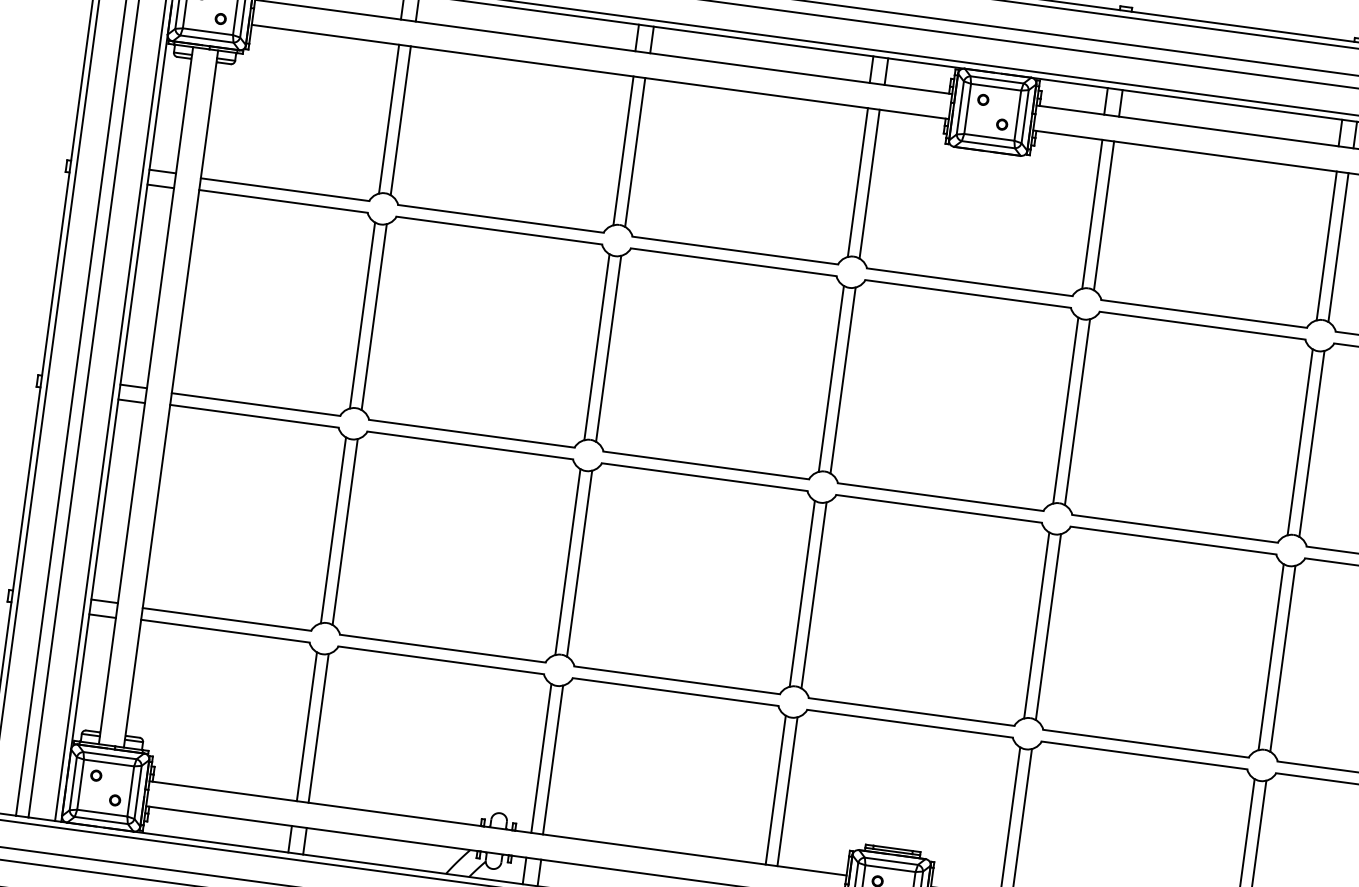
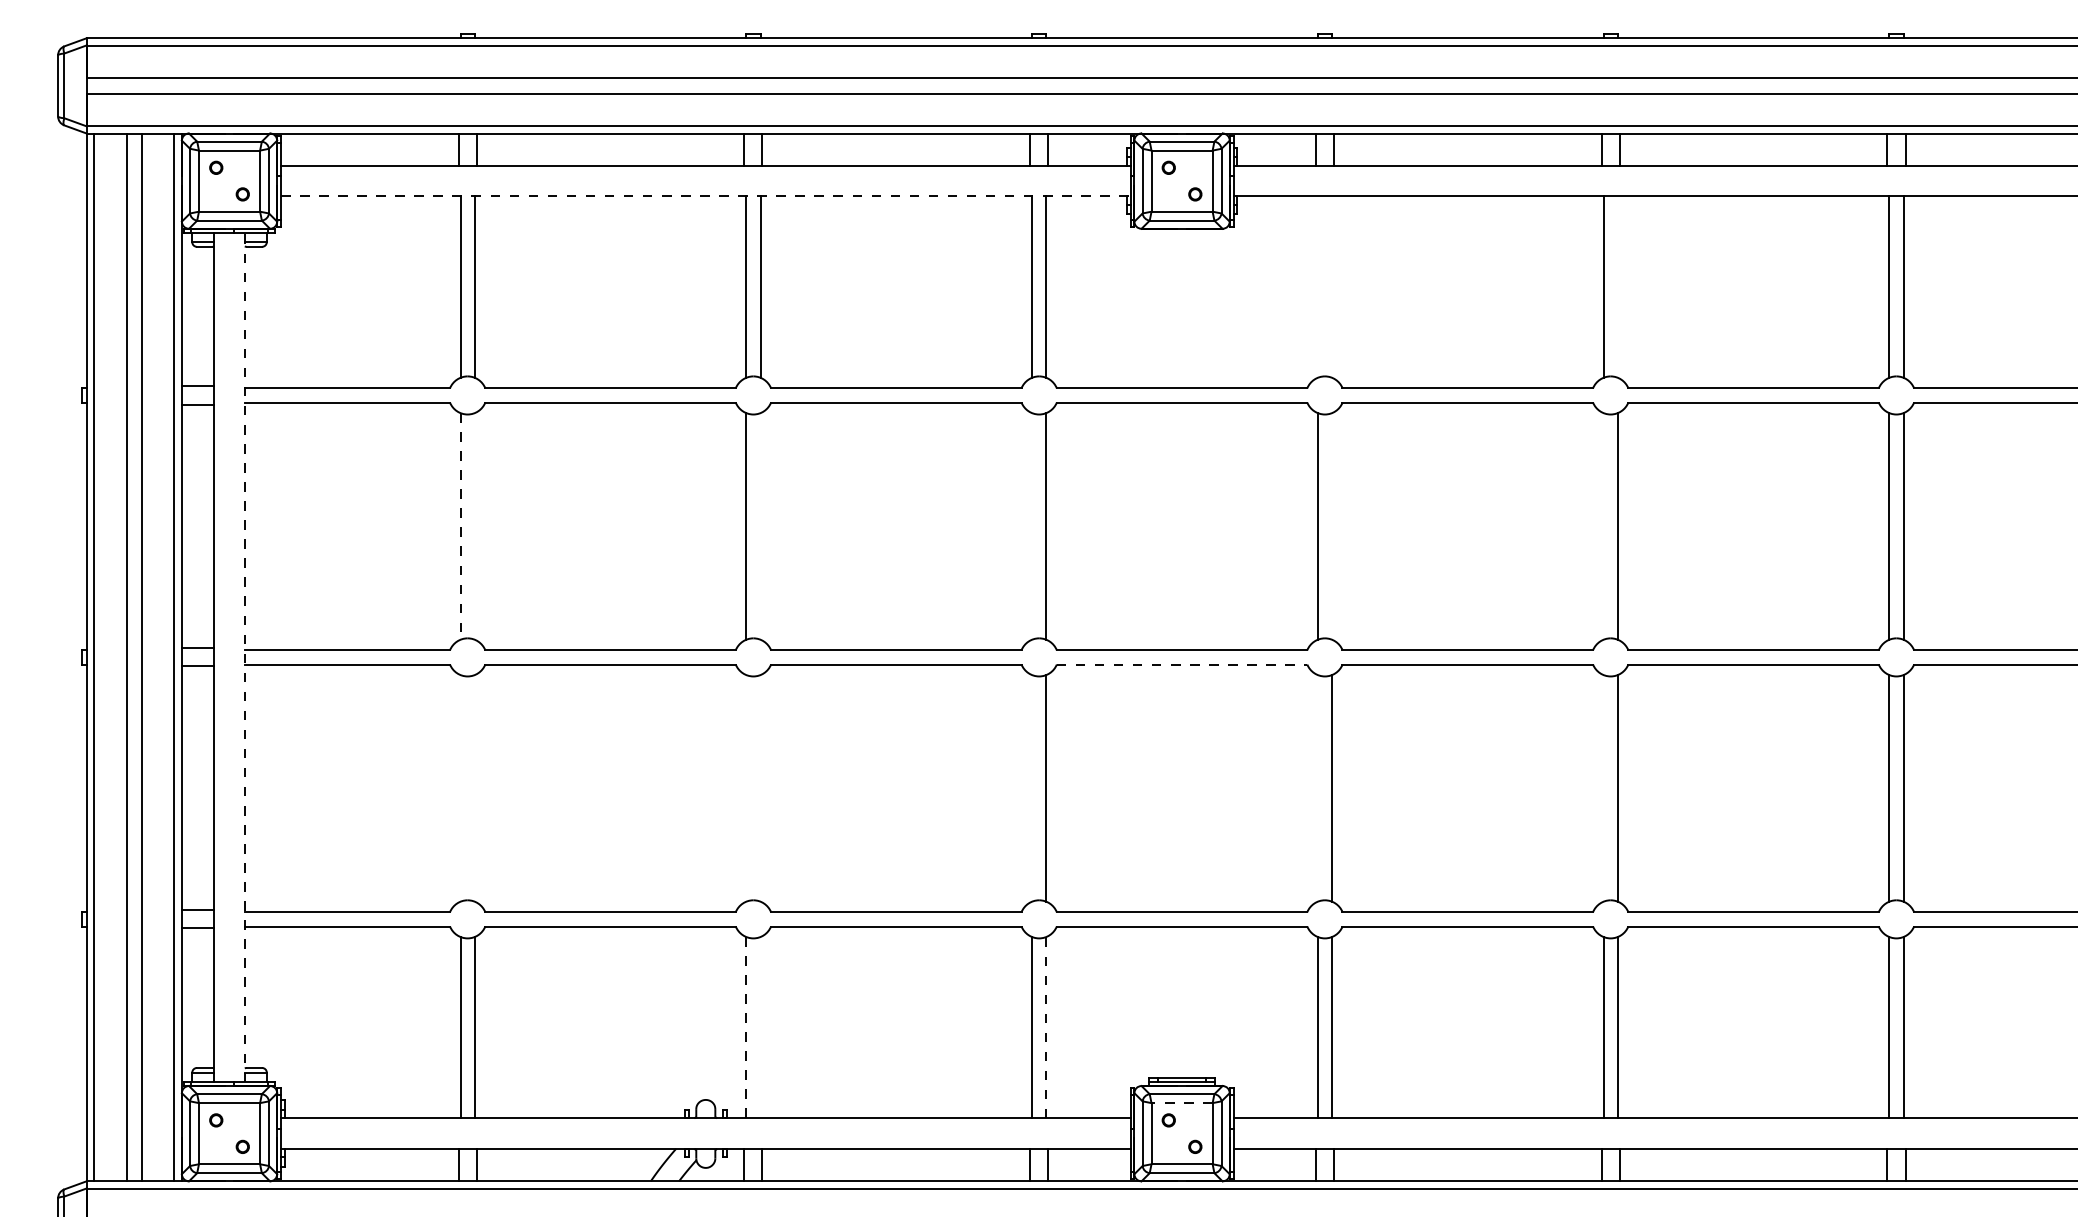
line: (600, 72) -> (705, 196), solid -> dashed
line: (1092, 213) -> (1317, 286), removed
line: (1104, 215) -> (1332, 286), removed
line: (1338, 247) -> (1617, 286), removed
line: (362, 315) -> (460, 526), solid -> dashed
line: (373, 317) -> (474, 526), removed
line: (608, 348) -> (760, 526), removed
line: (831, 379) -> (1032, 526), removed
line: (170, 399) -> (244, 657), solid -> dashed
line: (1077, 412) -> (1332, 526), removed
line: (1300, 442) -> (1603, 526), removed
line: (939, 508) -> (1182, 664), solid -> dashed
line: (333, 530) -> (460, 788), removed
line: (344, 532) -> (474, 788), removed
line: (568, 562) -> (746, 788), removed
line: (579, 563) -> (760, 788), removed
line: (802, 593) -> (1032, 788), removed
line: (1036, 625) -> (1317, 788), removed
line: (1271, 657) -> (1603, 788), removed
line: (541, 758) -> (746, 1027), solid -> dashed
line: (553, 759) -> (760, 1027), removed
line: (787, 791) -> (1046, 1027), solid -> dashed
line: (890, 868) -> (1182, 1103), solid -> dashed

